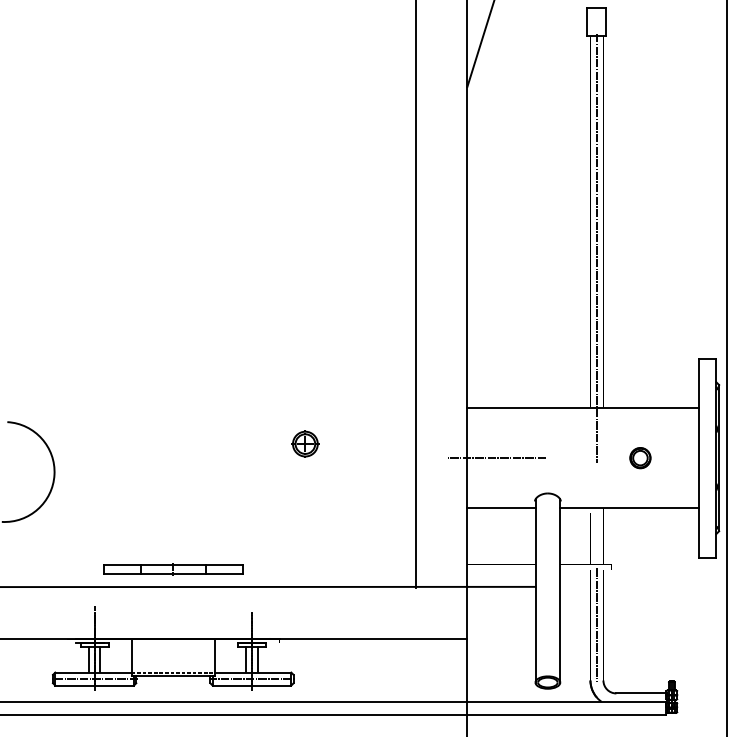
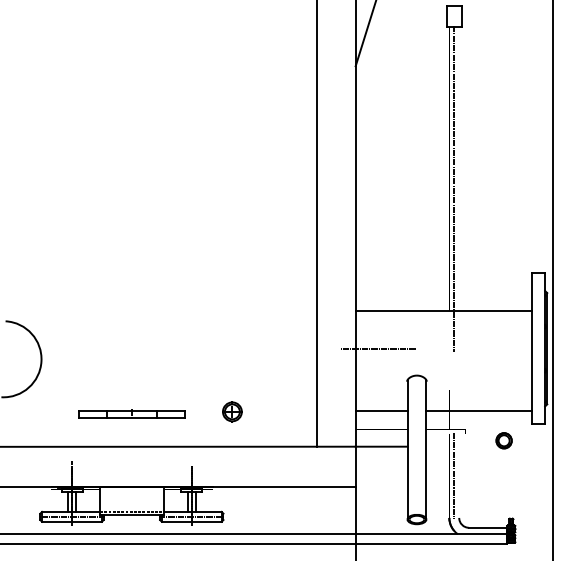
part: (305, 443) -> (232, 411), moved
part: (640, 458) -> (504, 441), moved
line: (501, 508) -> (381, 411), moved
line: (629, 508) -> (479, 411), moved
part: (173, 569) -> (132, 414), moved

